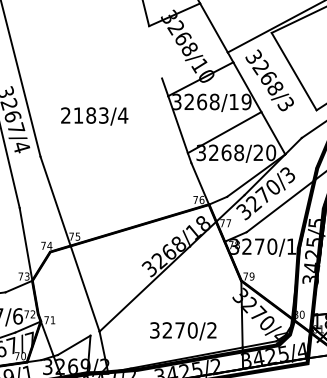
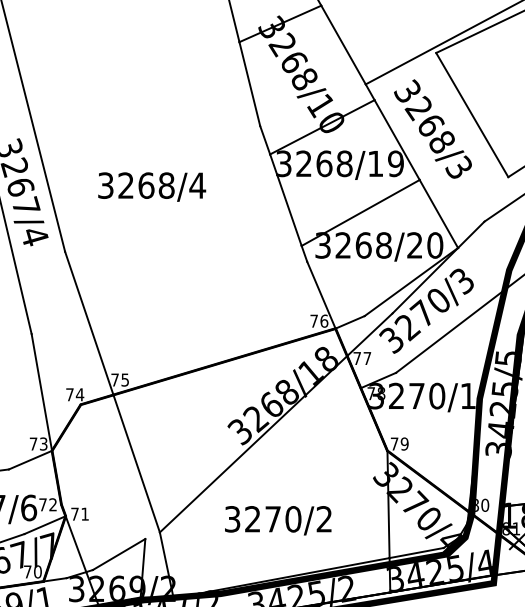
line: (155, 52) -> (249, 84), added
text: (84, 115) -> (135, 185), 2183/4 -> 3268/4
text: (183, 331) -> (278, 521), moved

